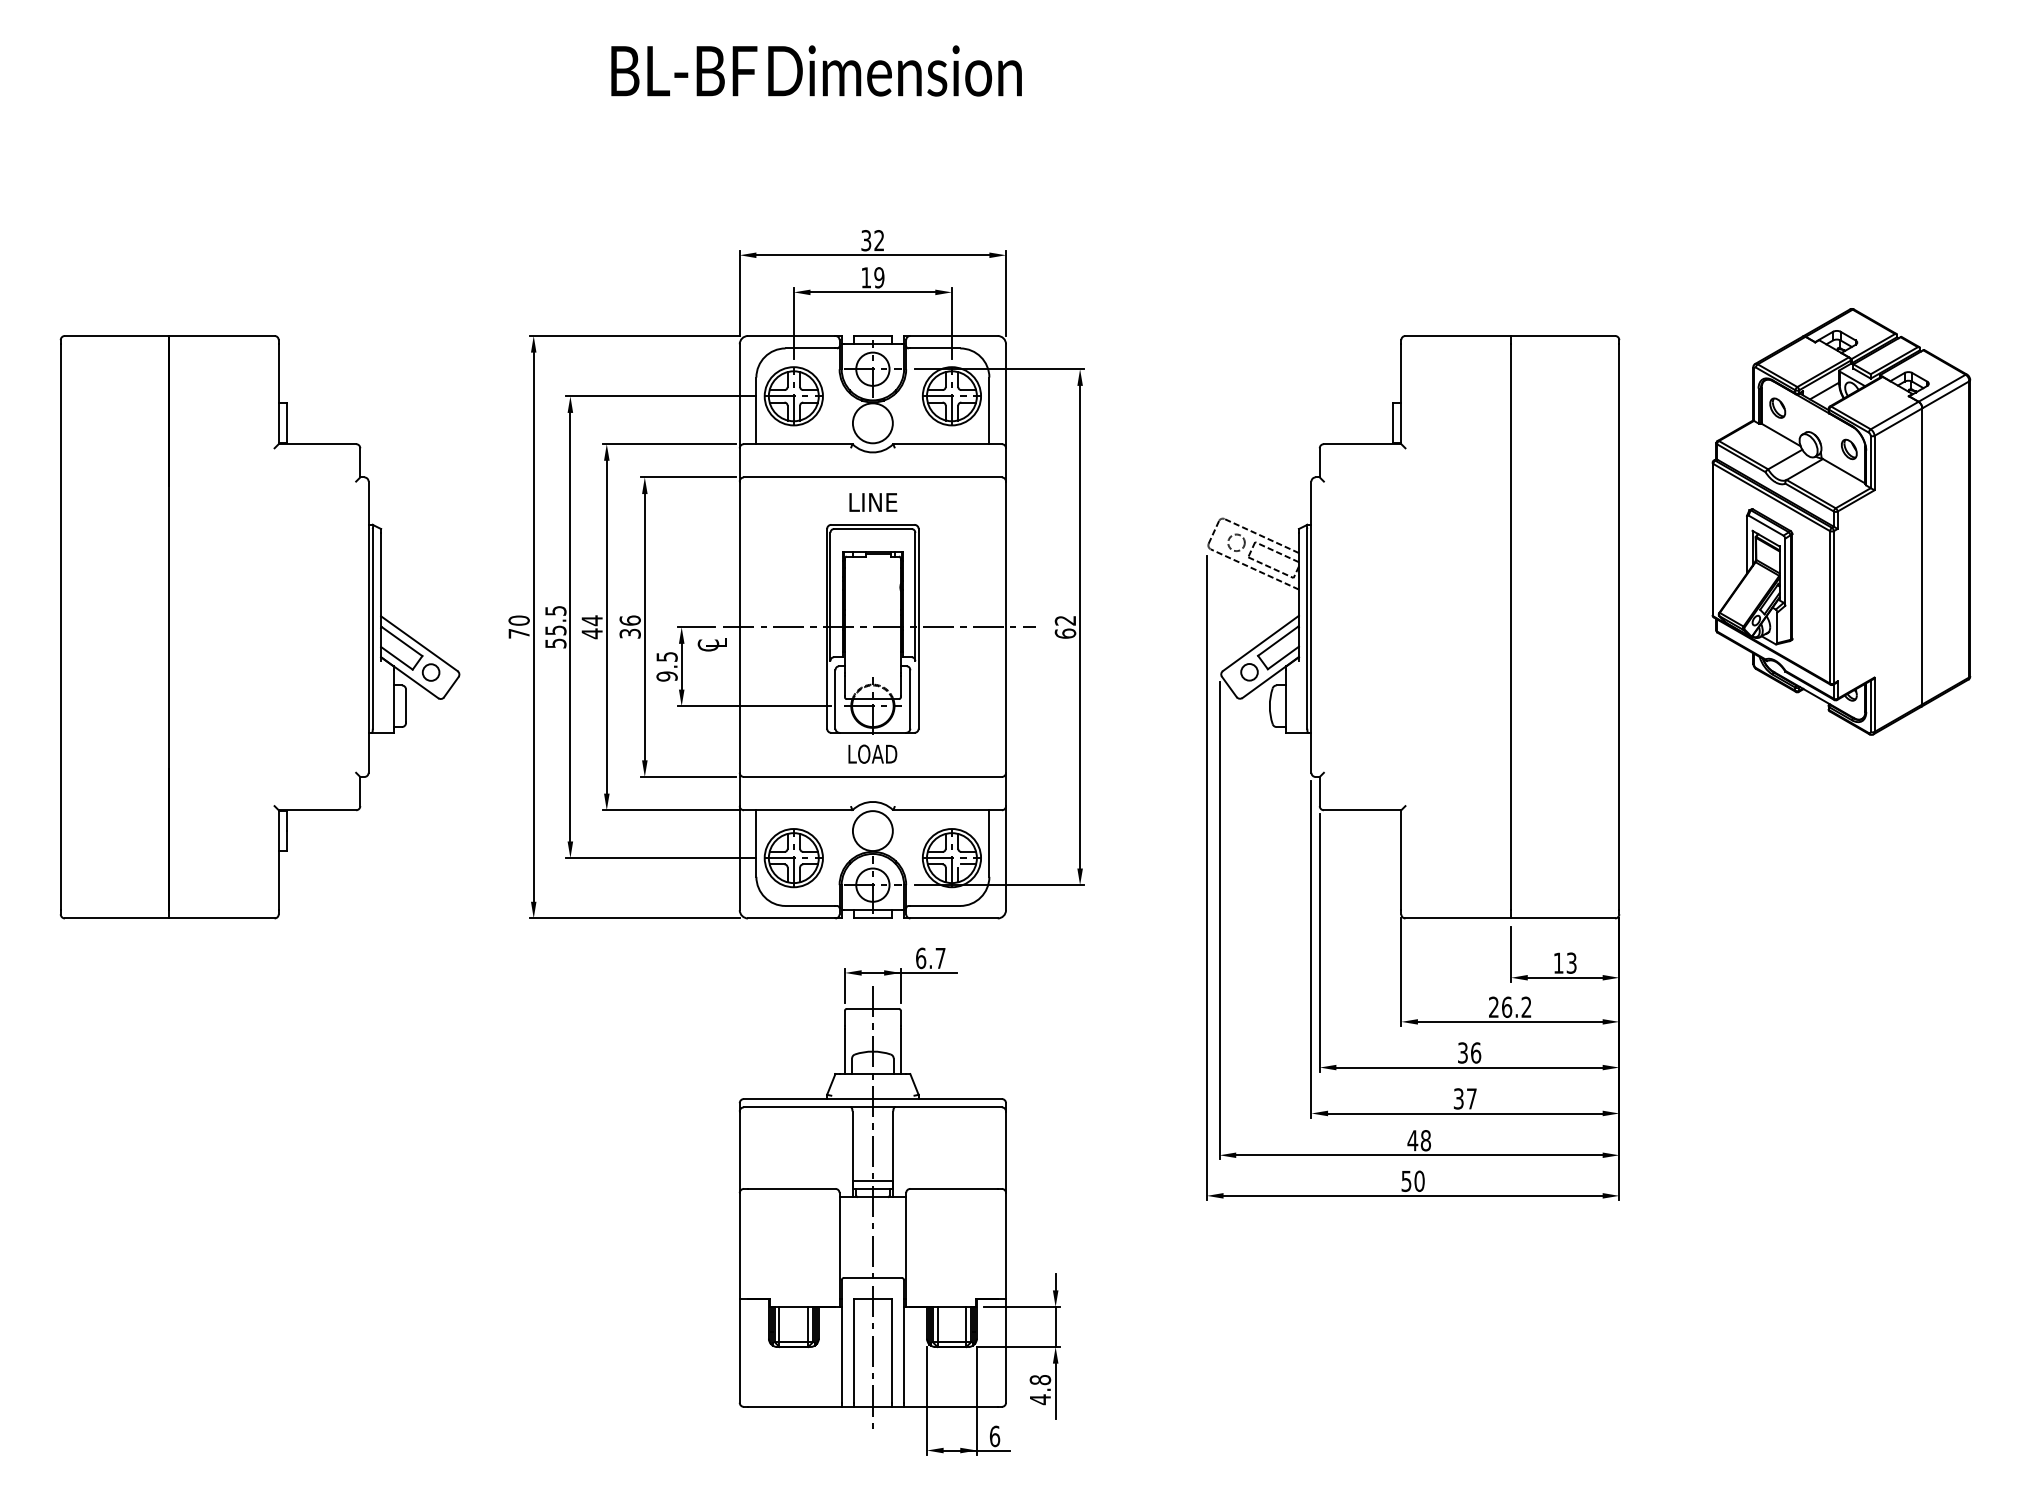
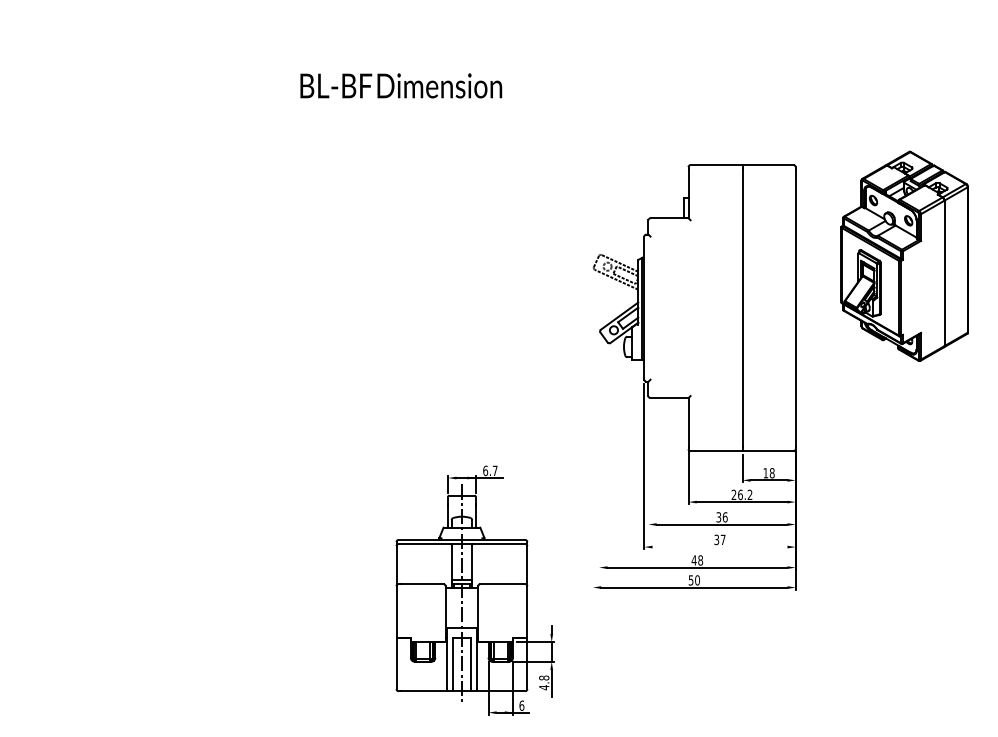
text: (817, 70) -> (401, 85), moved
part: (796, 574) -> (391, 282), removed
part: (259, 627) -> (127, 308), removed
line: (1207, 878) -> (593, 431), removed
line: (1220, 920) -> (599, 452), removed
line: (1319, 943) -> (648, 463), removed
text: (1570, 963) -> (771, 473), 13 -> 18
line: (1464, 1114) -> (719, 547), removed
part: (898, 1201) -> (474, 590), moved

